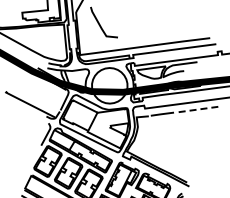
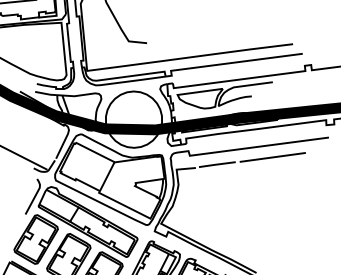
line: (196, 109) -> (271, 157), dashed -> solid

